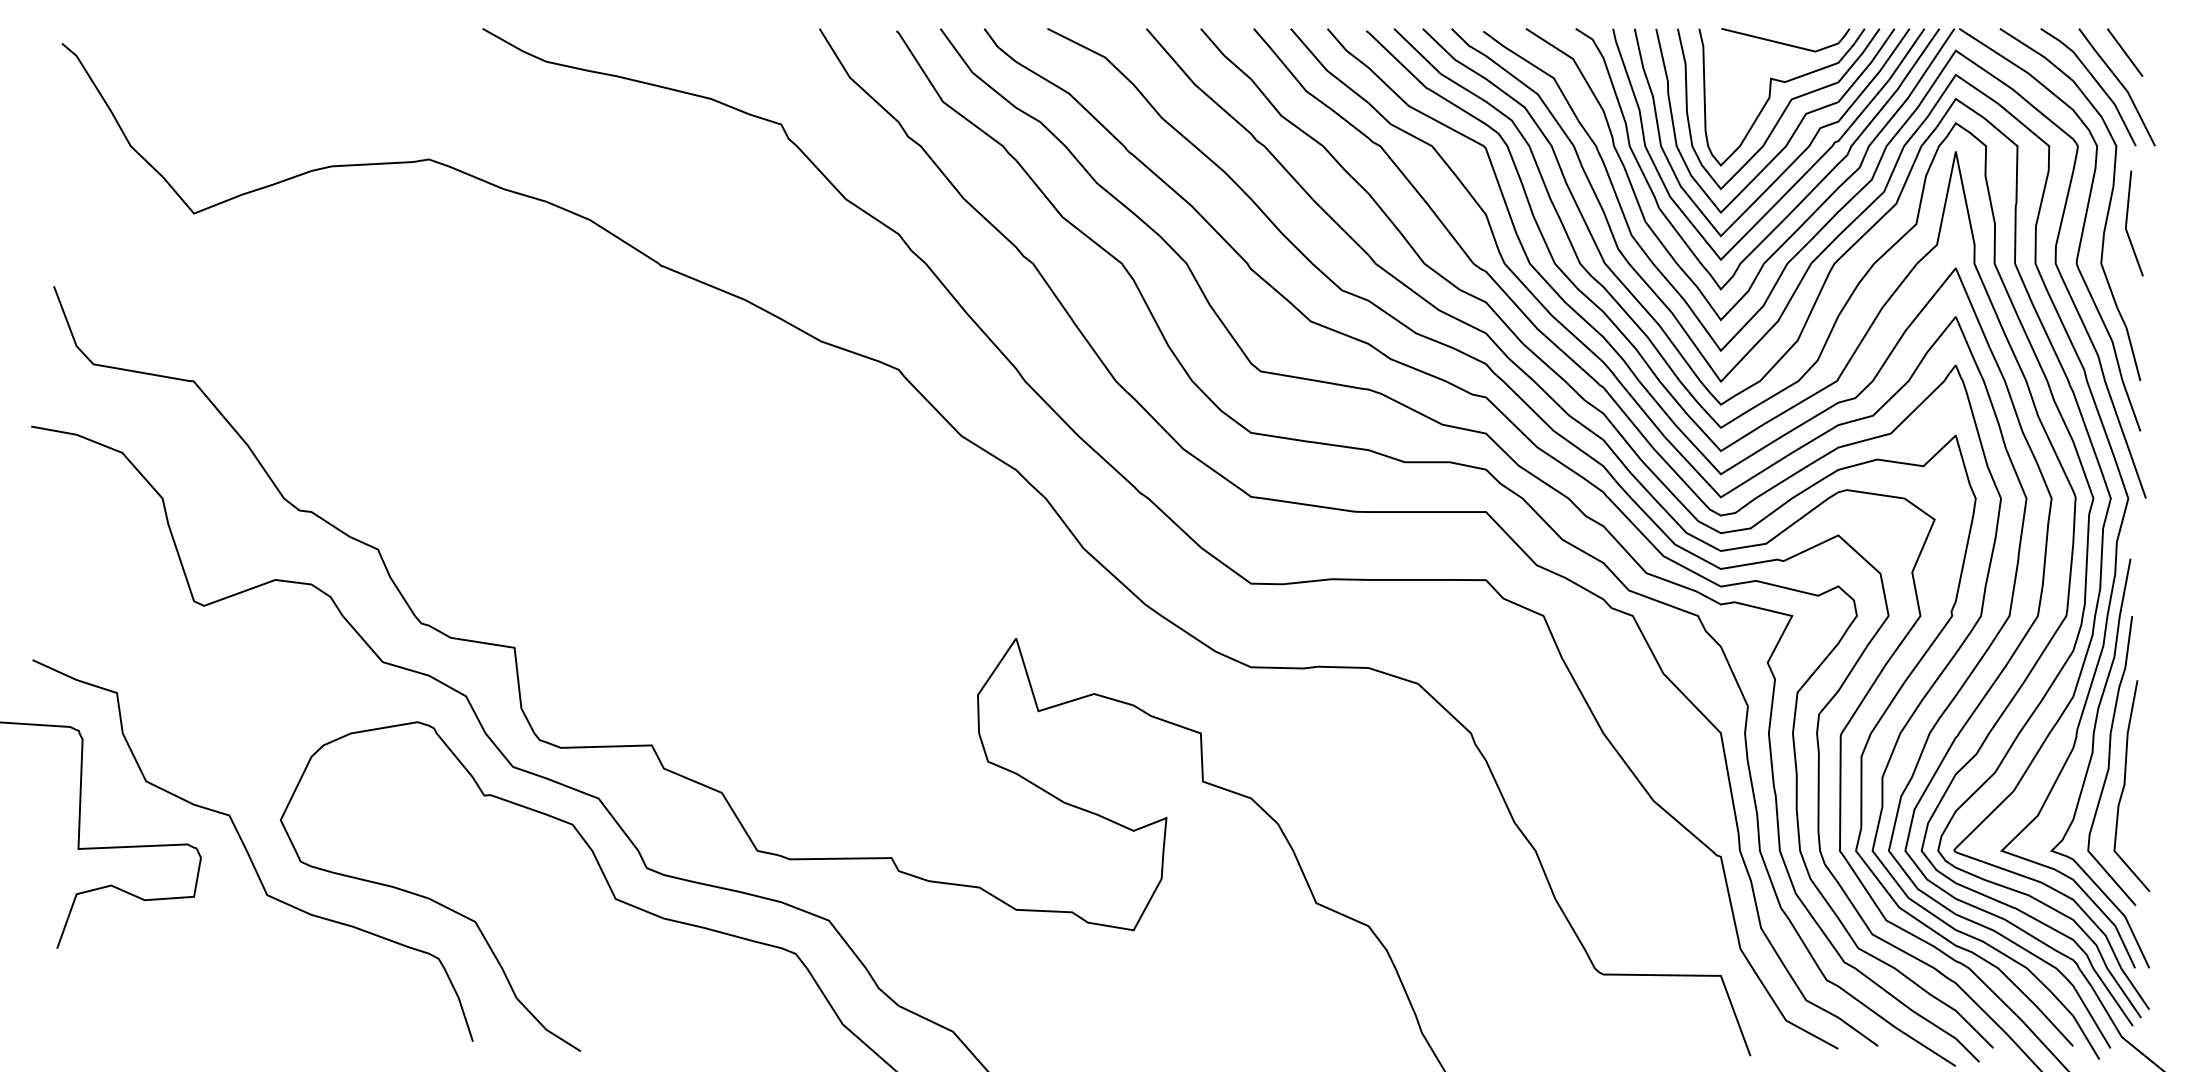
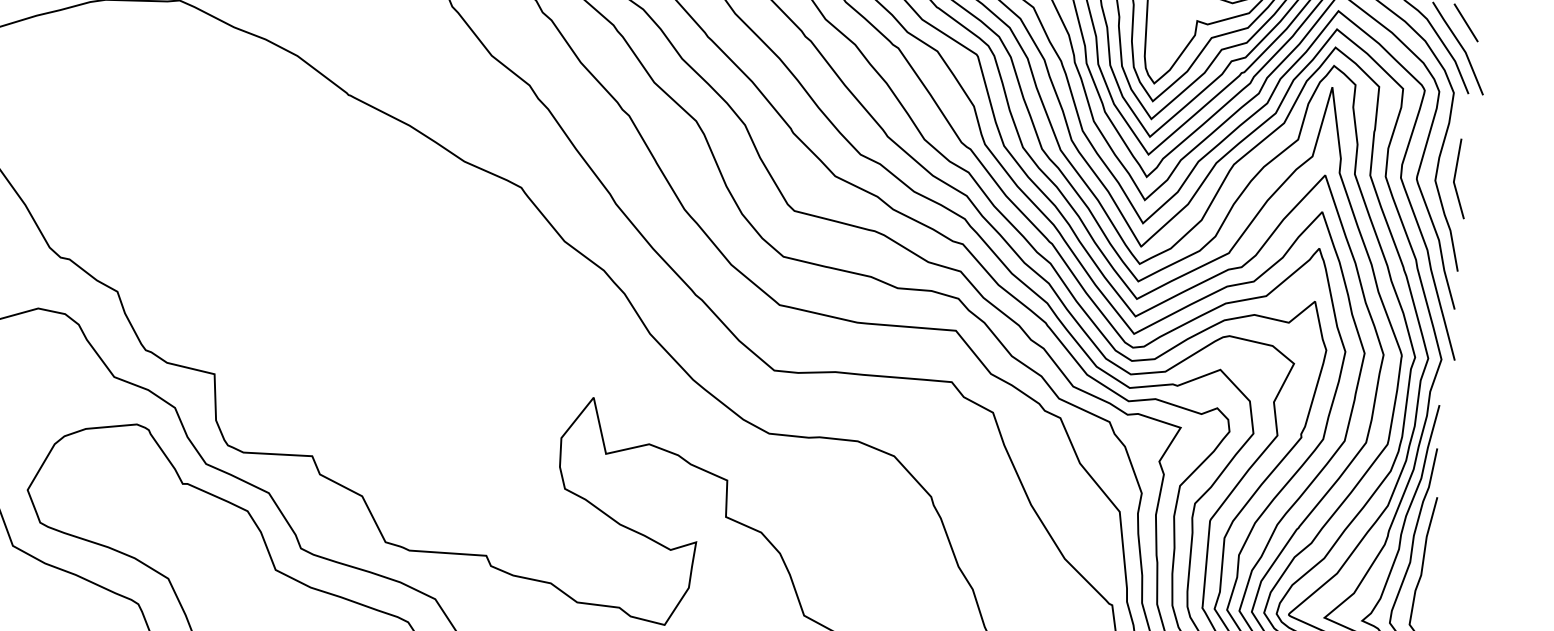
line: (2127, 223) -> (1455, 178), moved

